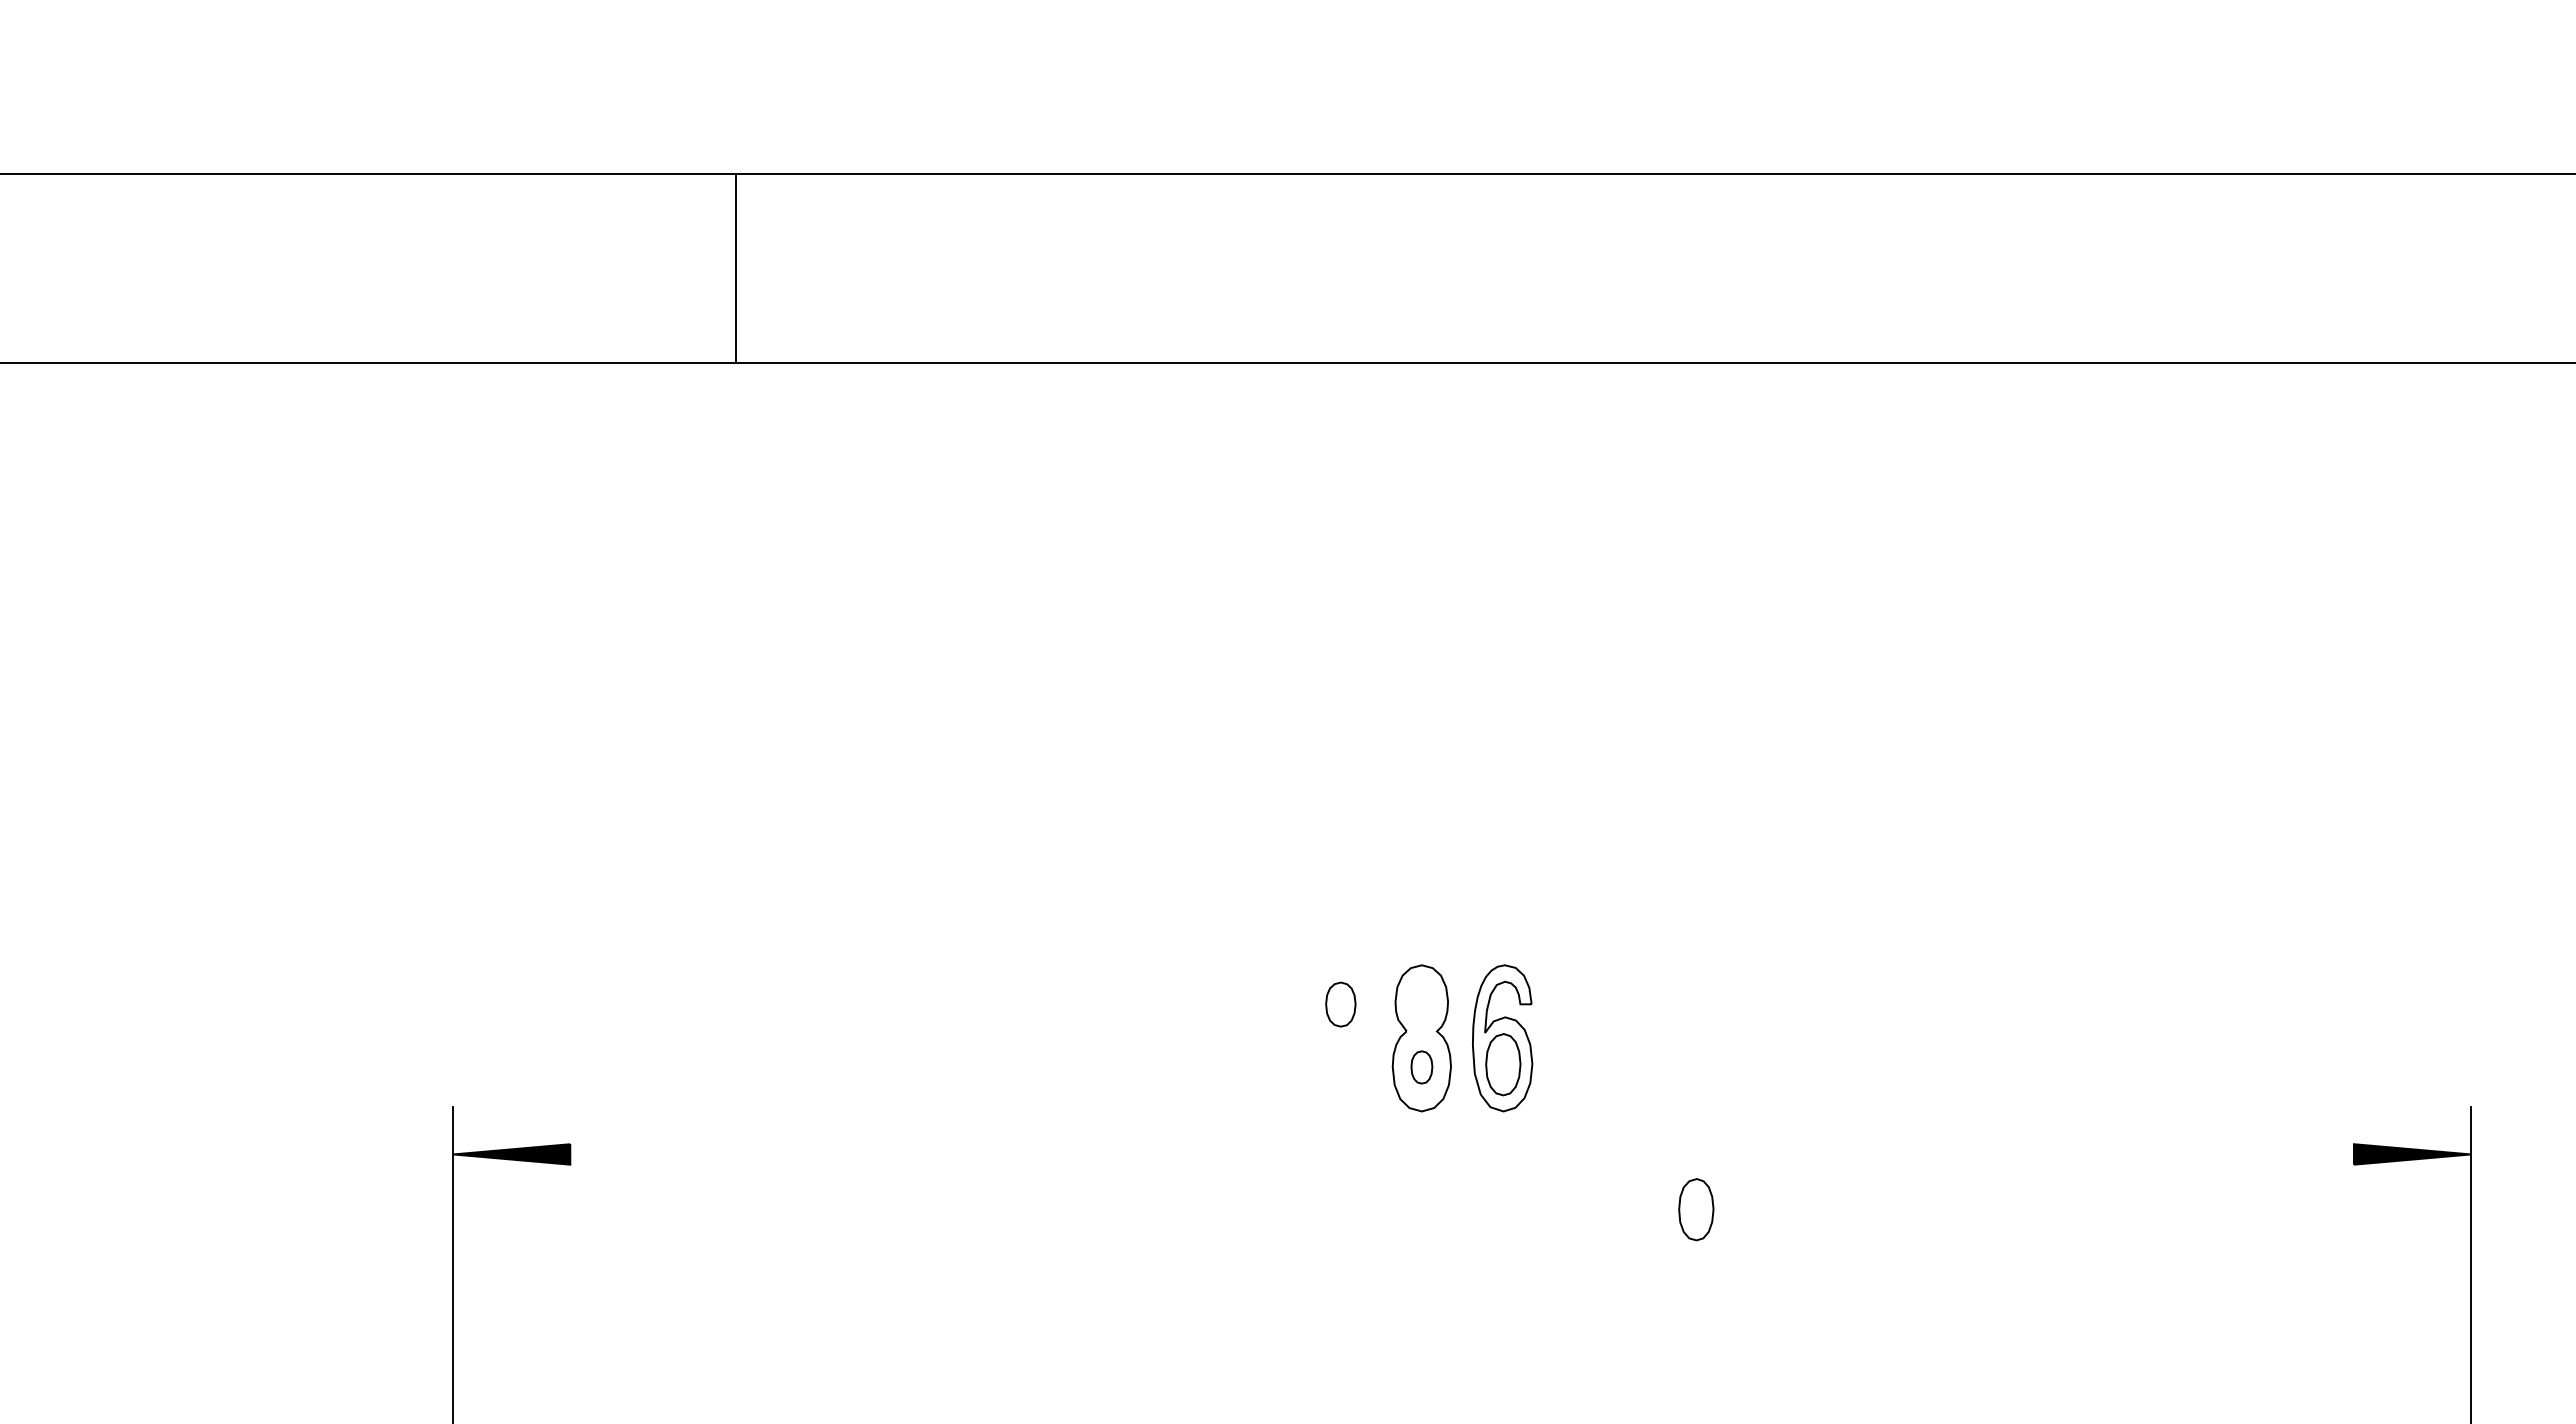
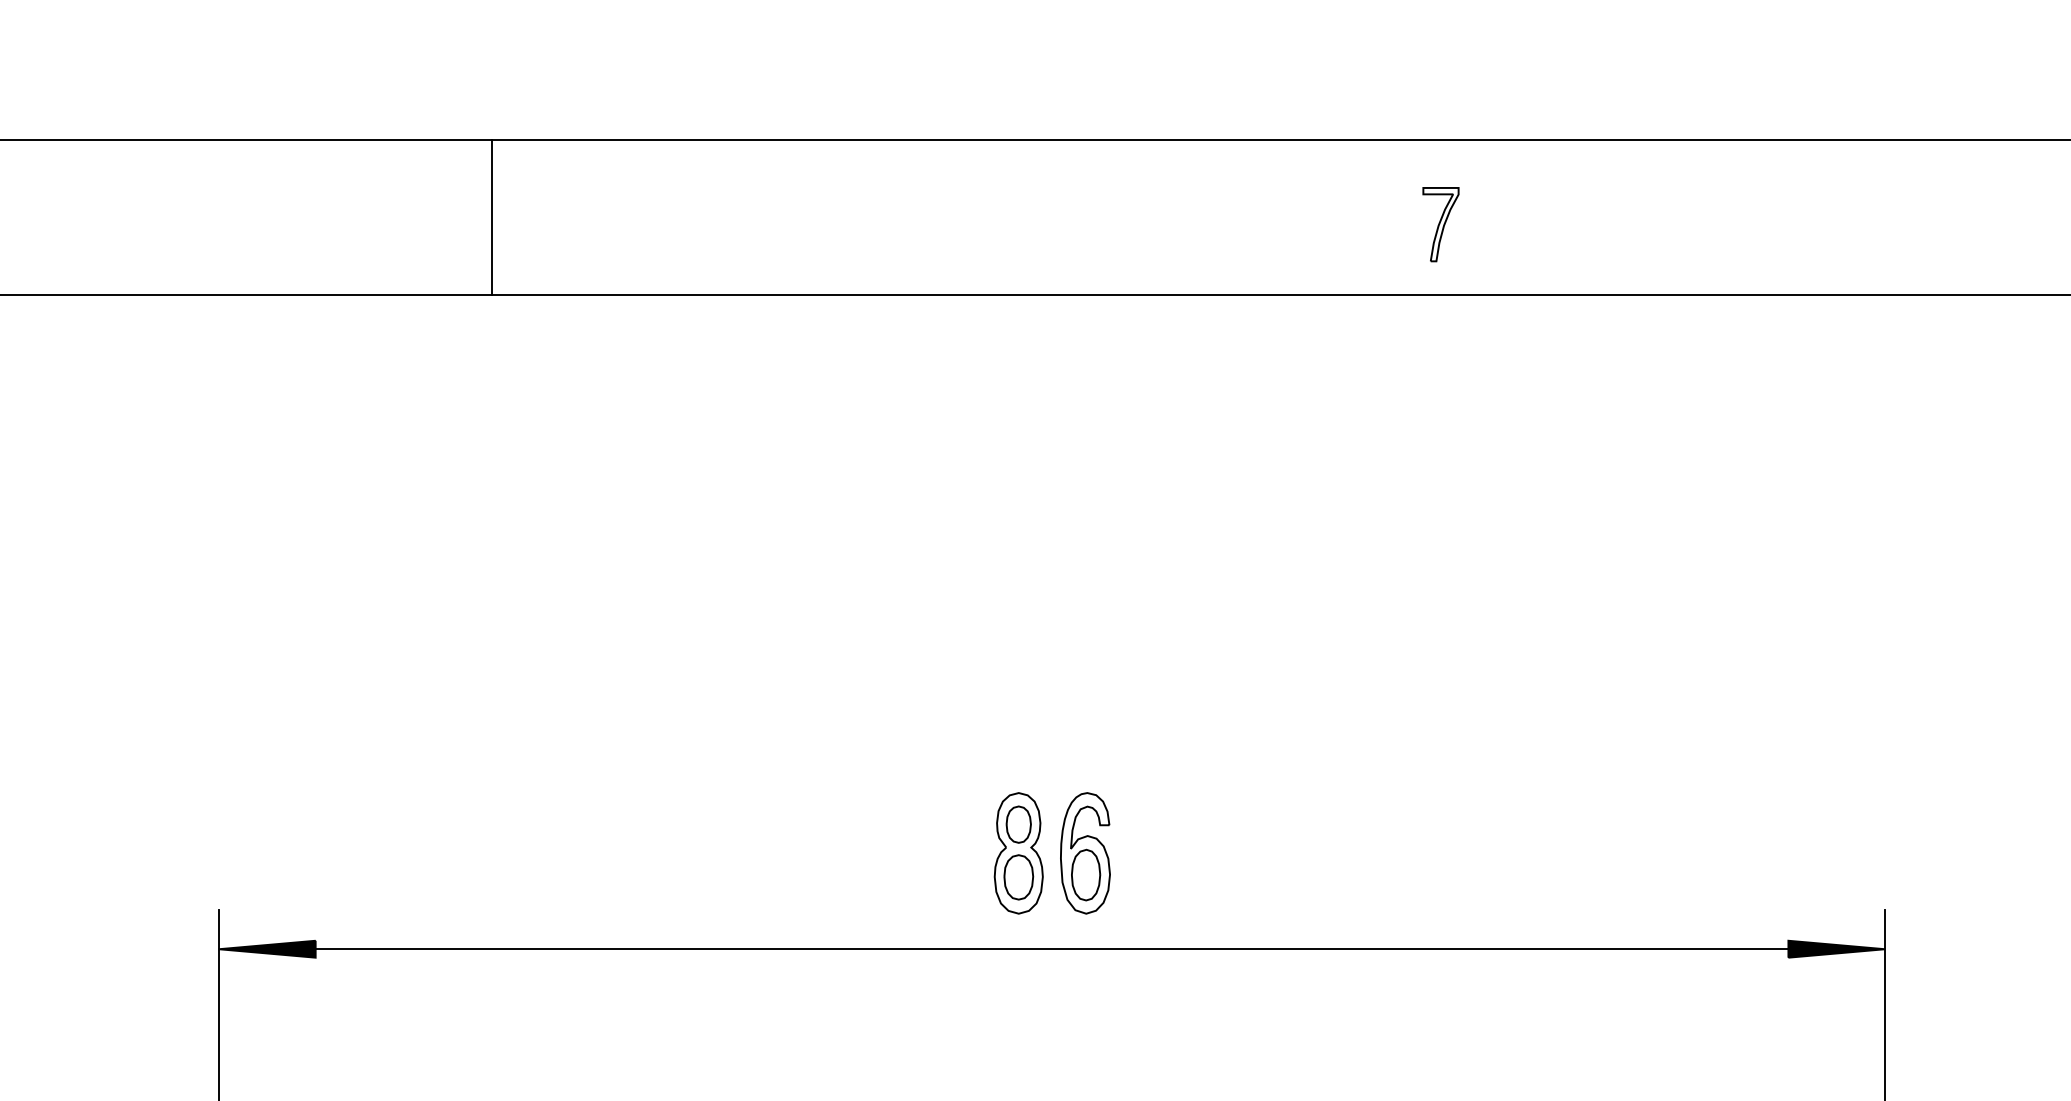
line: (736, 268) -> (492, 217), moved
part: (1933, 276) -> (1441, 224), added
part: (1340, 1004) -> (1018, 824), moved
part: (1421, 1067) -> (1018, 877), size x1.67
line: (1461, 1154) -> (1051, 949), added
part: (1696, 1209) -> (1245, 994), removed

